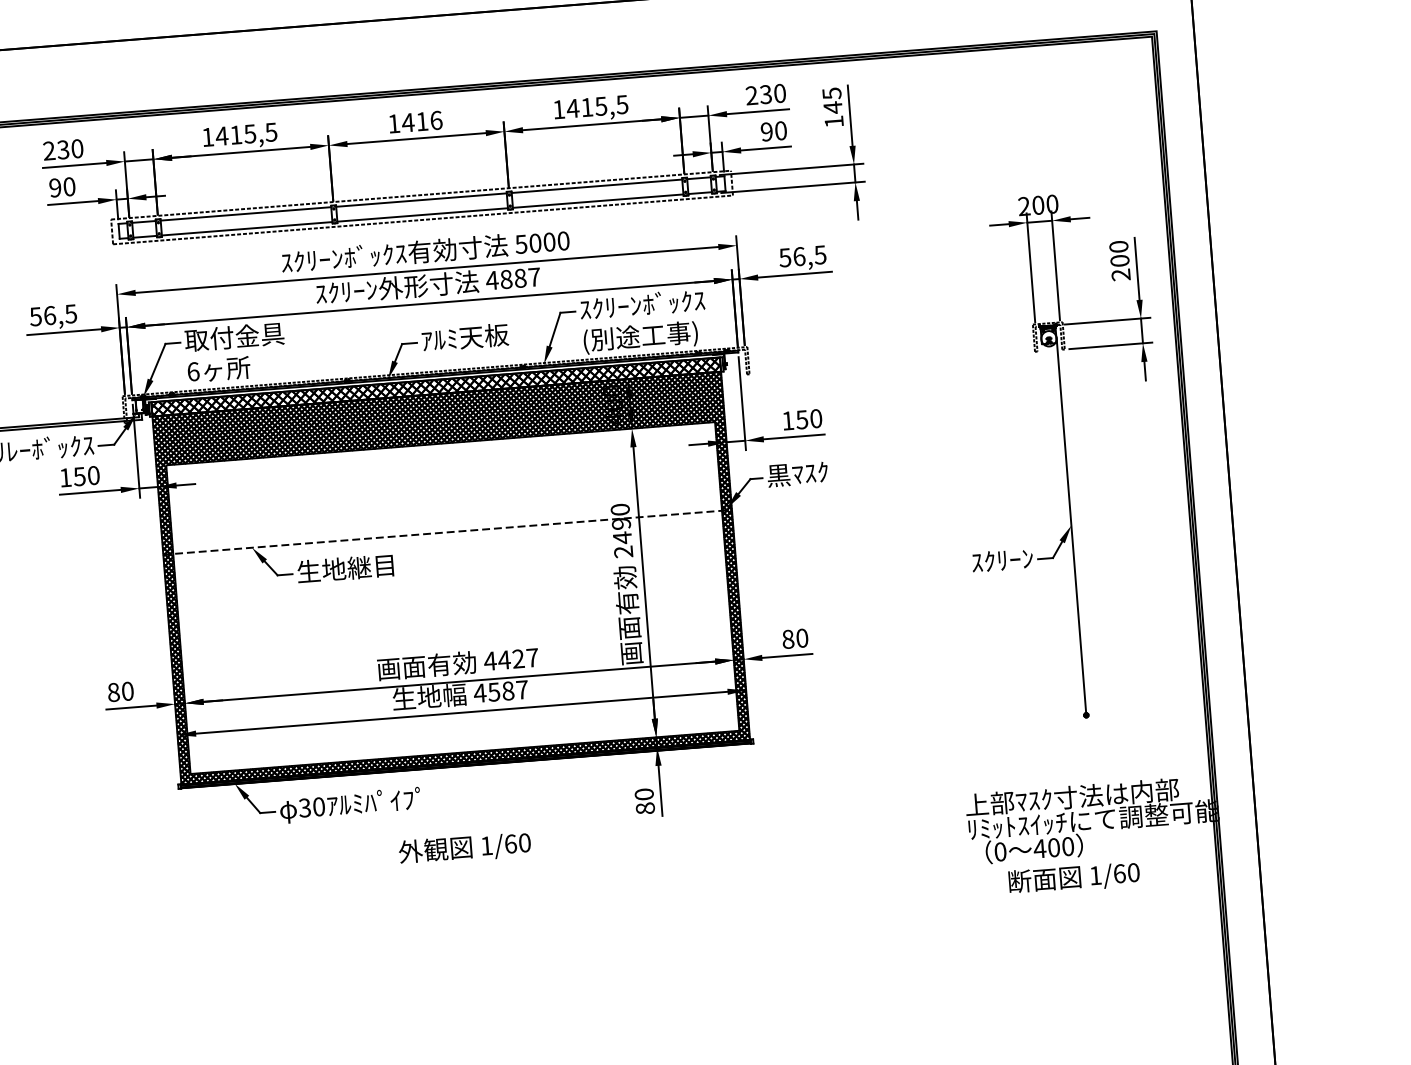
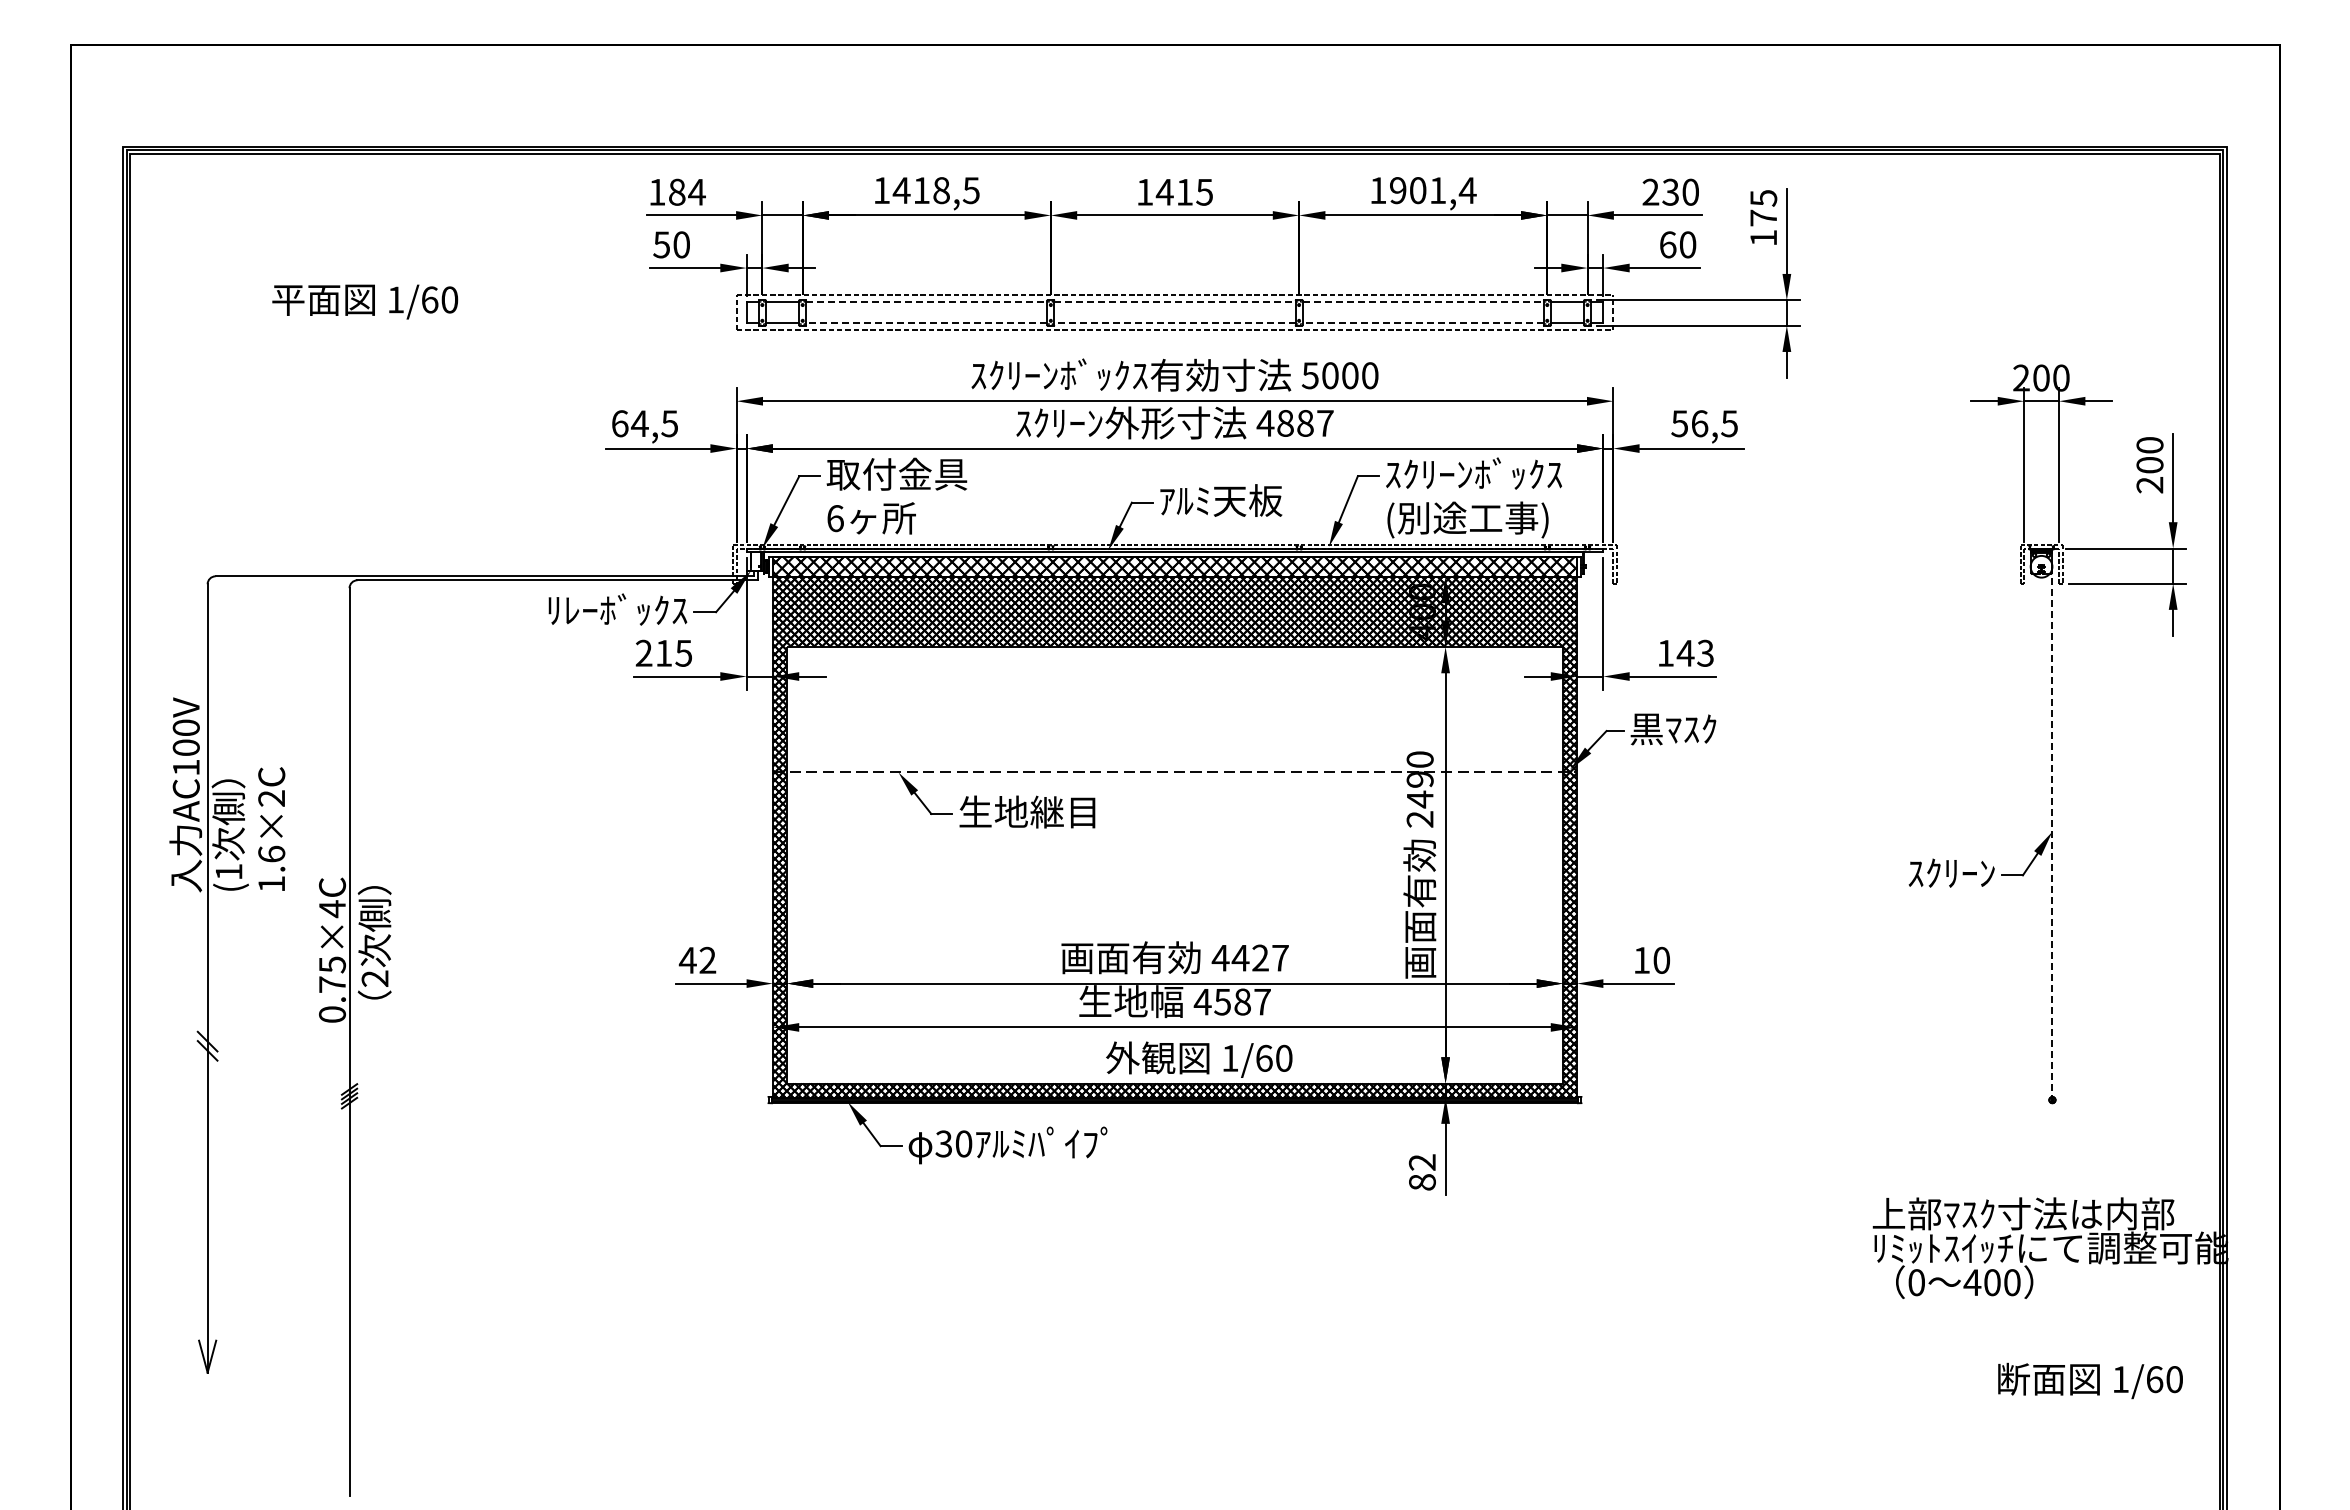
text: (597, 106) -> (1432, 190), 1415,5 -> 1901,4
text: (832, 107) -> (1763, 218), 145 -> 175
text: (436, 120) -> (1204, 191), 1416 -> 1415
text: (766, 131) -> (1667, 244), 90 -> 60
text: (250, 133) -> (941, 190), 1415,5 -> 1418,5
text: (63, 149) -> (677, 191), 230 -> 184
line: (597, 186) -> (1423, 302), solid -> dashed
text: (55, 187) -> (661, 244), 90 -> 50
line: (421, 200) -> (1175, 302), solid -> dashed
line: (598, 201) -> (1423, 323), solid -> dashed
line: (245, 213) -> (926, 302), solid -> dashed
line: (423, 214) -> (1175, 323), solid -> dashed
line: (246, 228) -> (926, 323), solid -> dashed
text: (42, 316) -> (629, 423), 56,5 -> 64,5
text: (808, 418) -> (1694, 652), 150 -> 143
text: (79, 476) -> (663, 652), 150 -> 215
line: (1071, 526) -> (2052, 832), solid -> dashed
text: (787, 639) -> (1641, 960), 80 -> 10
text: (120, 691) -> (697, 959), 80 -> 42
text: (644, 794) -> (1422, 1162), 80 -> 82
text: (465, 848) -> (1199, 1059), moved
text: (1074, 878) -> (2090, 1380), moved

